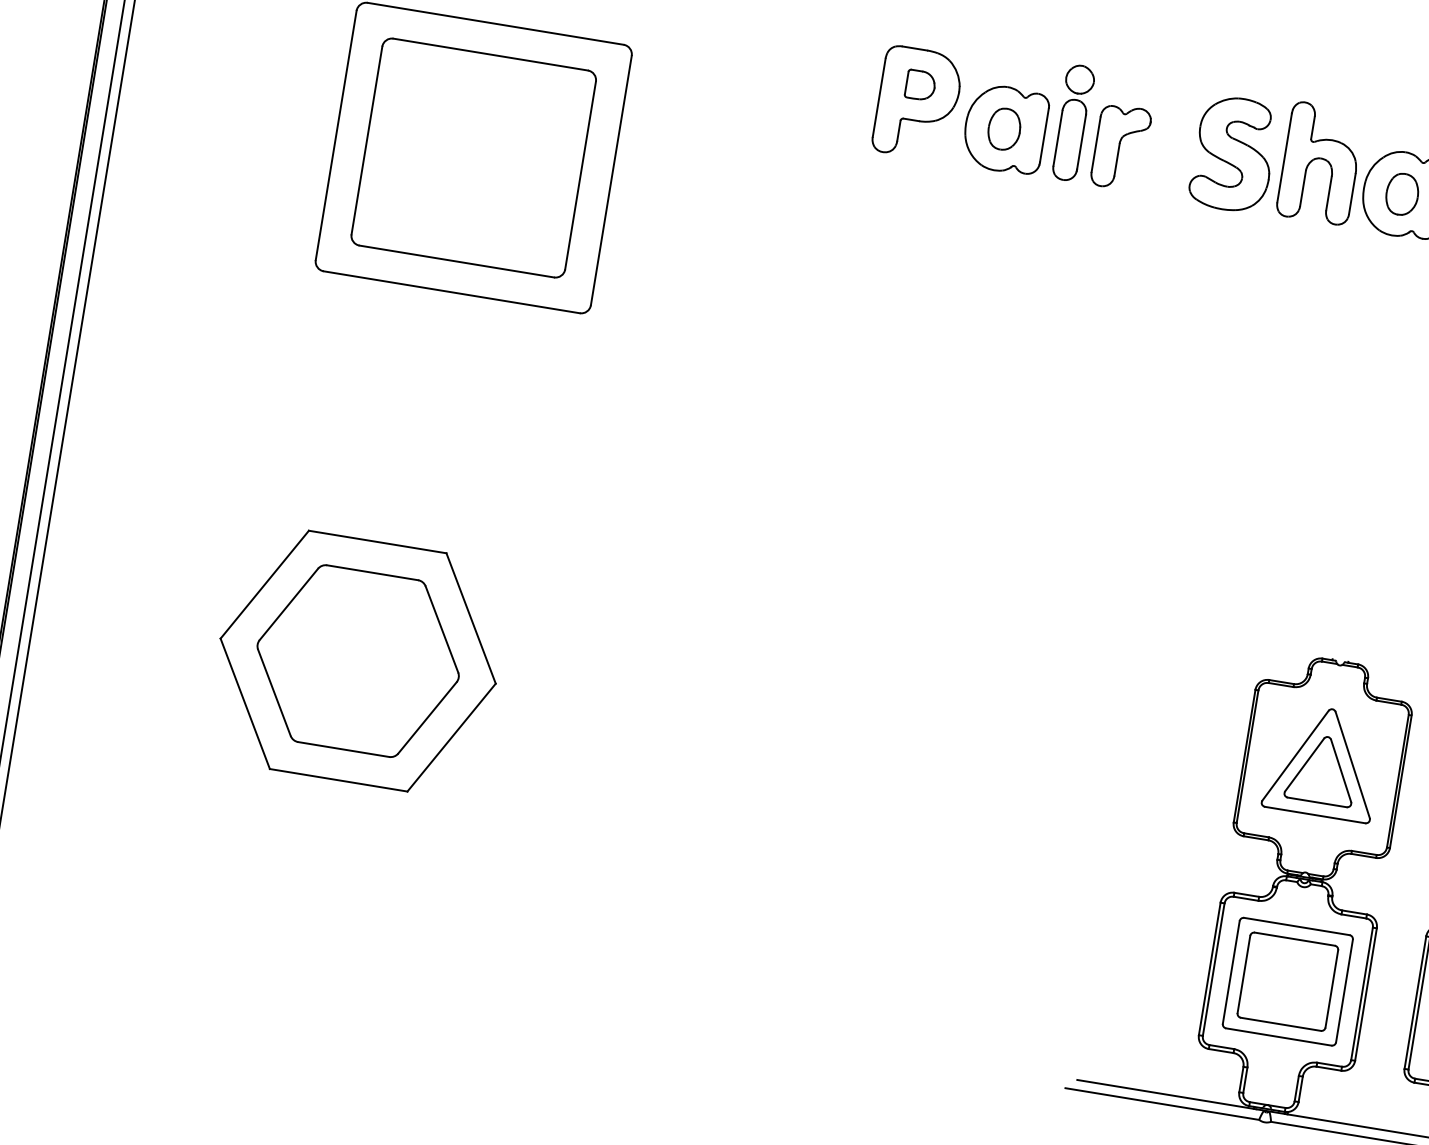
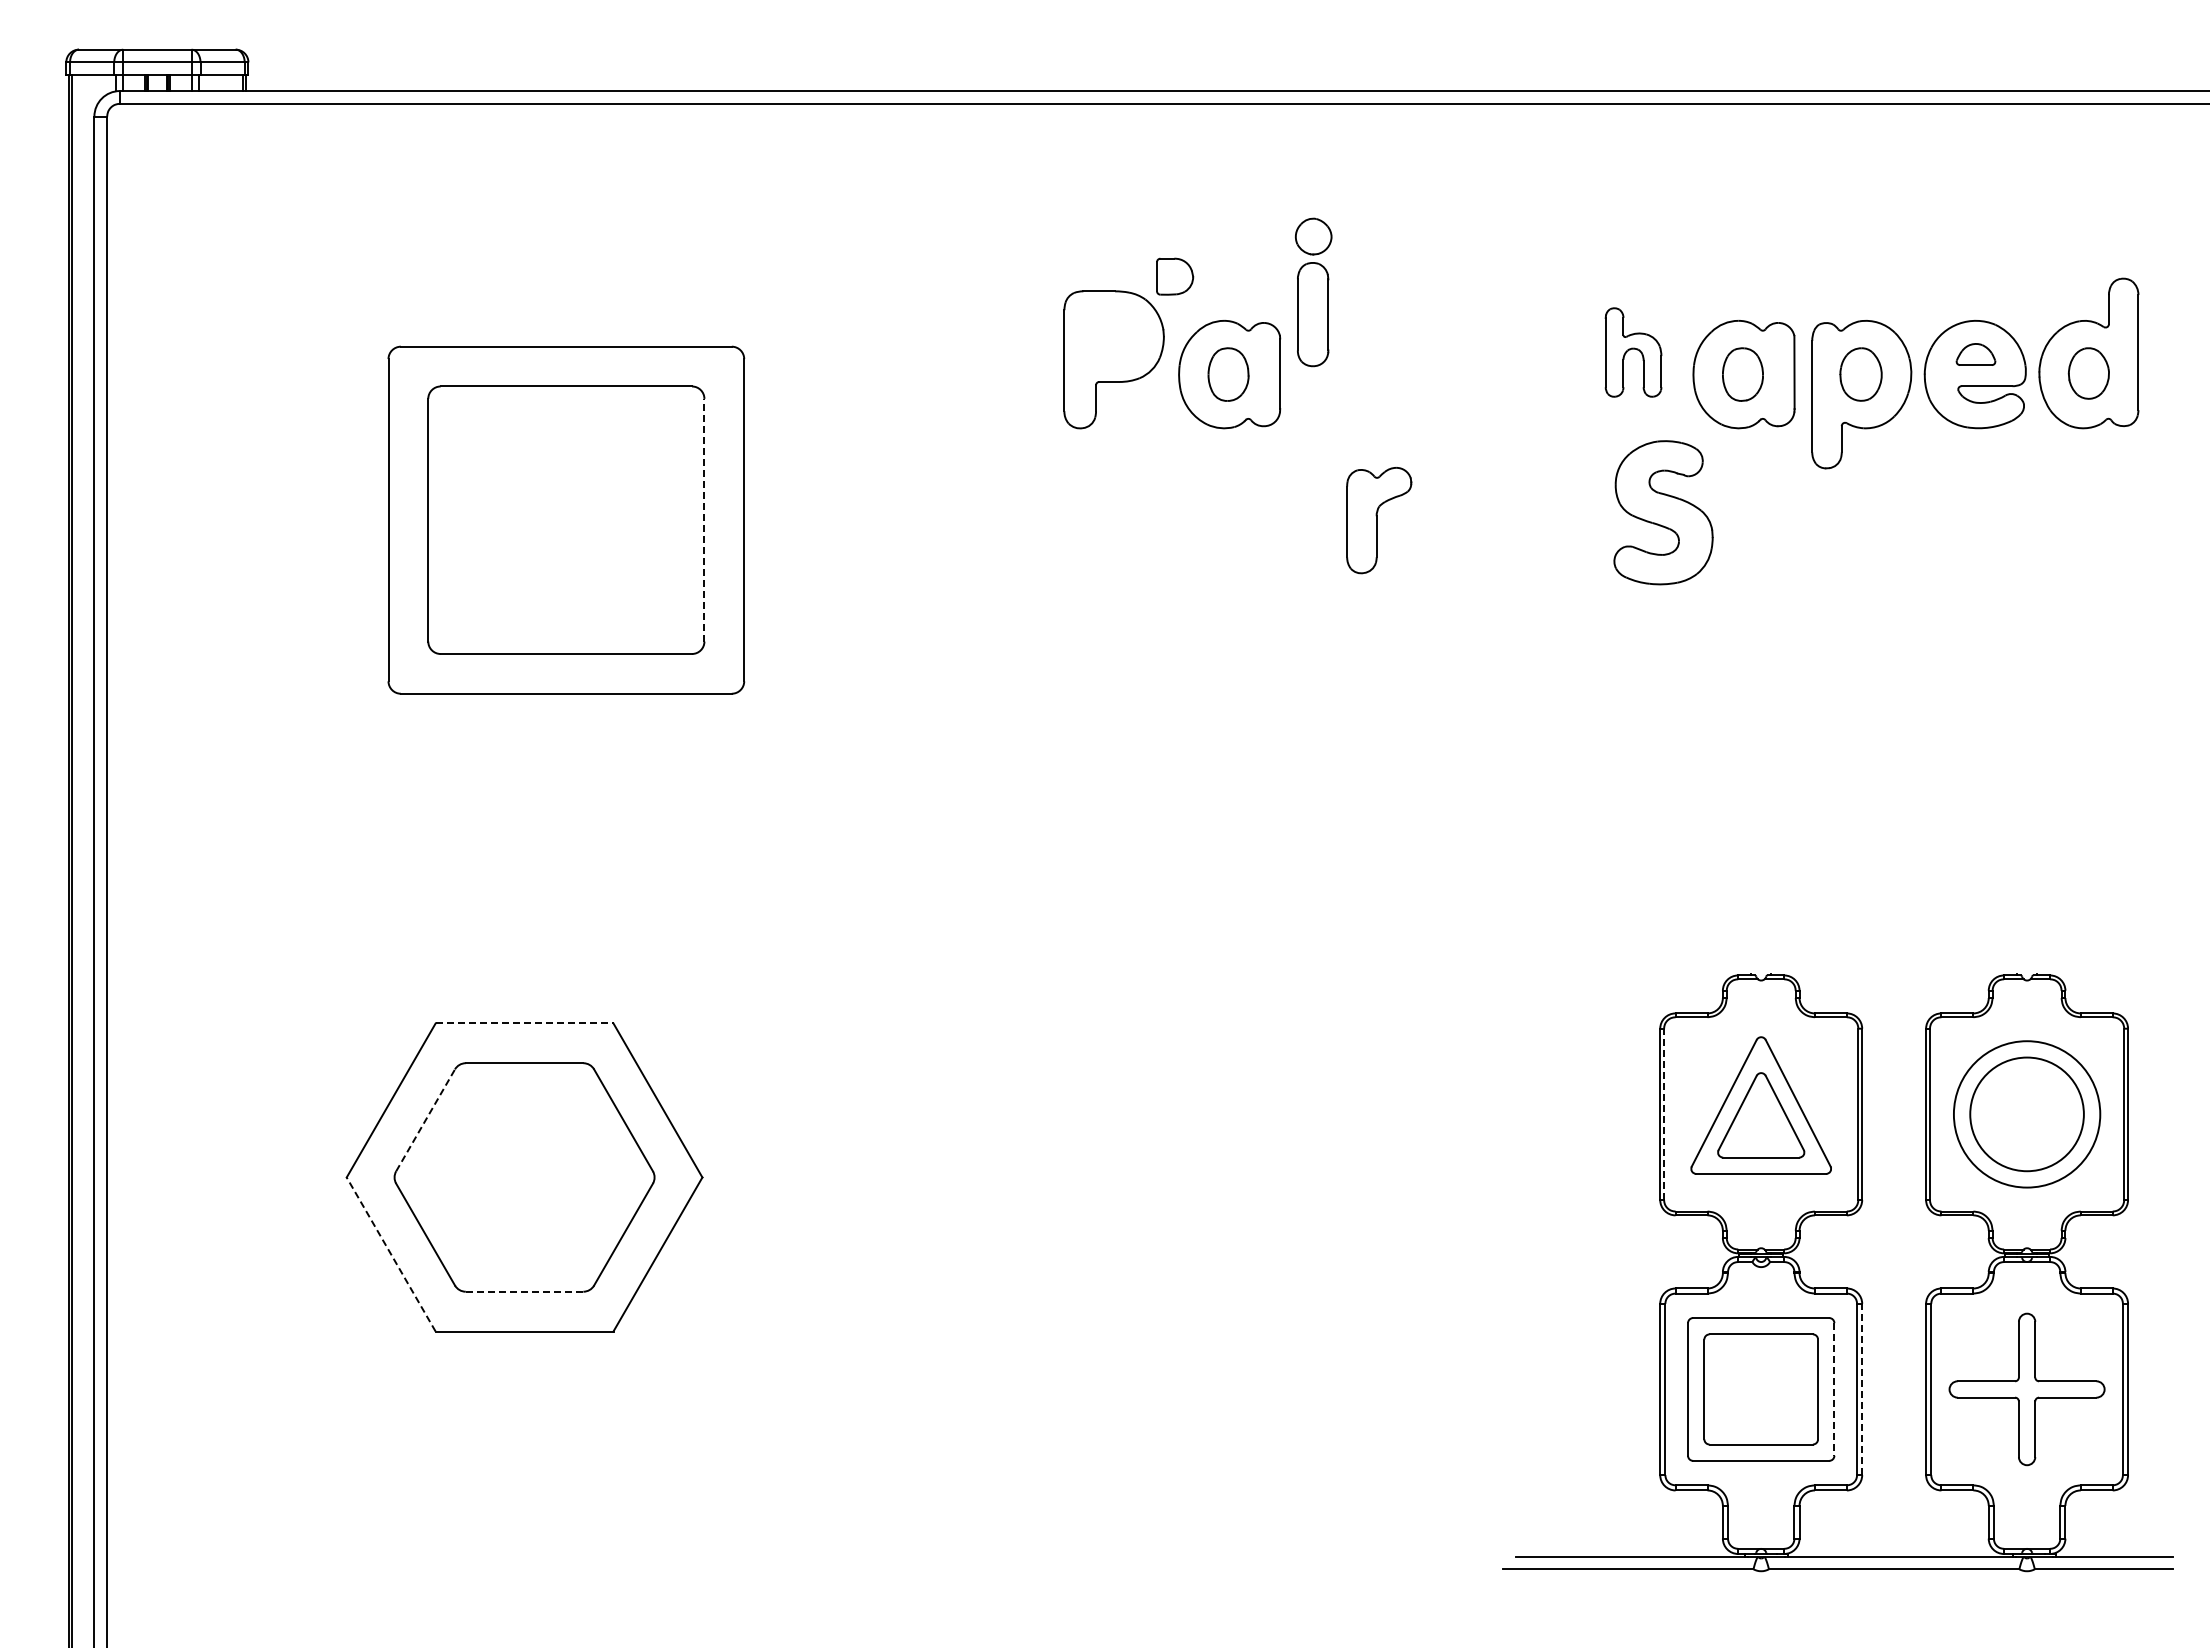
part: (921, 85) -> (1175, 276), moved
part: (1072, 122) -> (1313, 292), moved
part: (1121, 147) -> (1379, 520), moved
part: (1233, 154) -> (1663, 512), moved
part: (1320, 163) -> (1633, 352), size x0.6
line: (580, 174) -> (704, 519), solid -> dashed
line: (377, 542) -> (524, 1023), solid -> dashed
line: (288, 604) -> (425, 1120), solid -> dashed
line: (245, 703) -> (391, 1254), solid -> dashed
line: (343, 749) -> (524, 1291), solid -> dashed
line: (1247, 756) -> (1664, 1114), solid -> dashed
line: (1344, 991) -> (1834, 1389), solid -> dashed
line: (1366, 994) -> (1862, 1389), solid -> dashed

